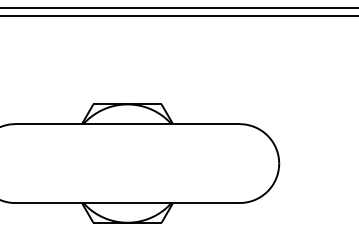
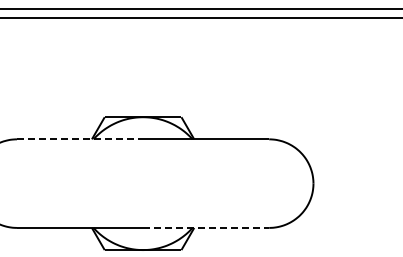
line: (71, 124) -> (80, 139), solid -> dashed
line: (183, 202) -> (206, 227), solid -> dashed

